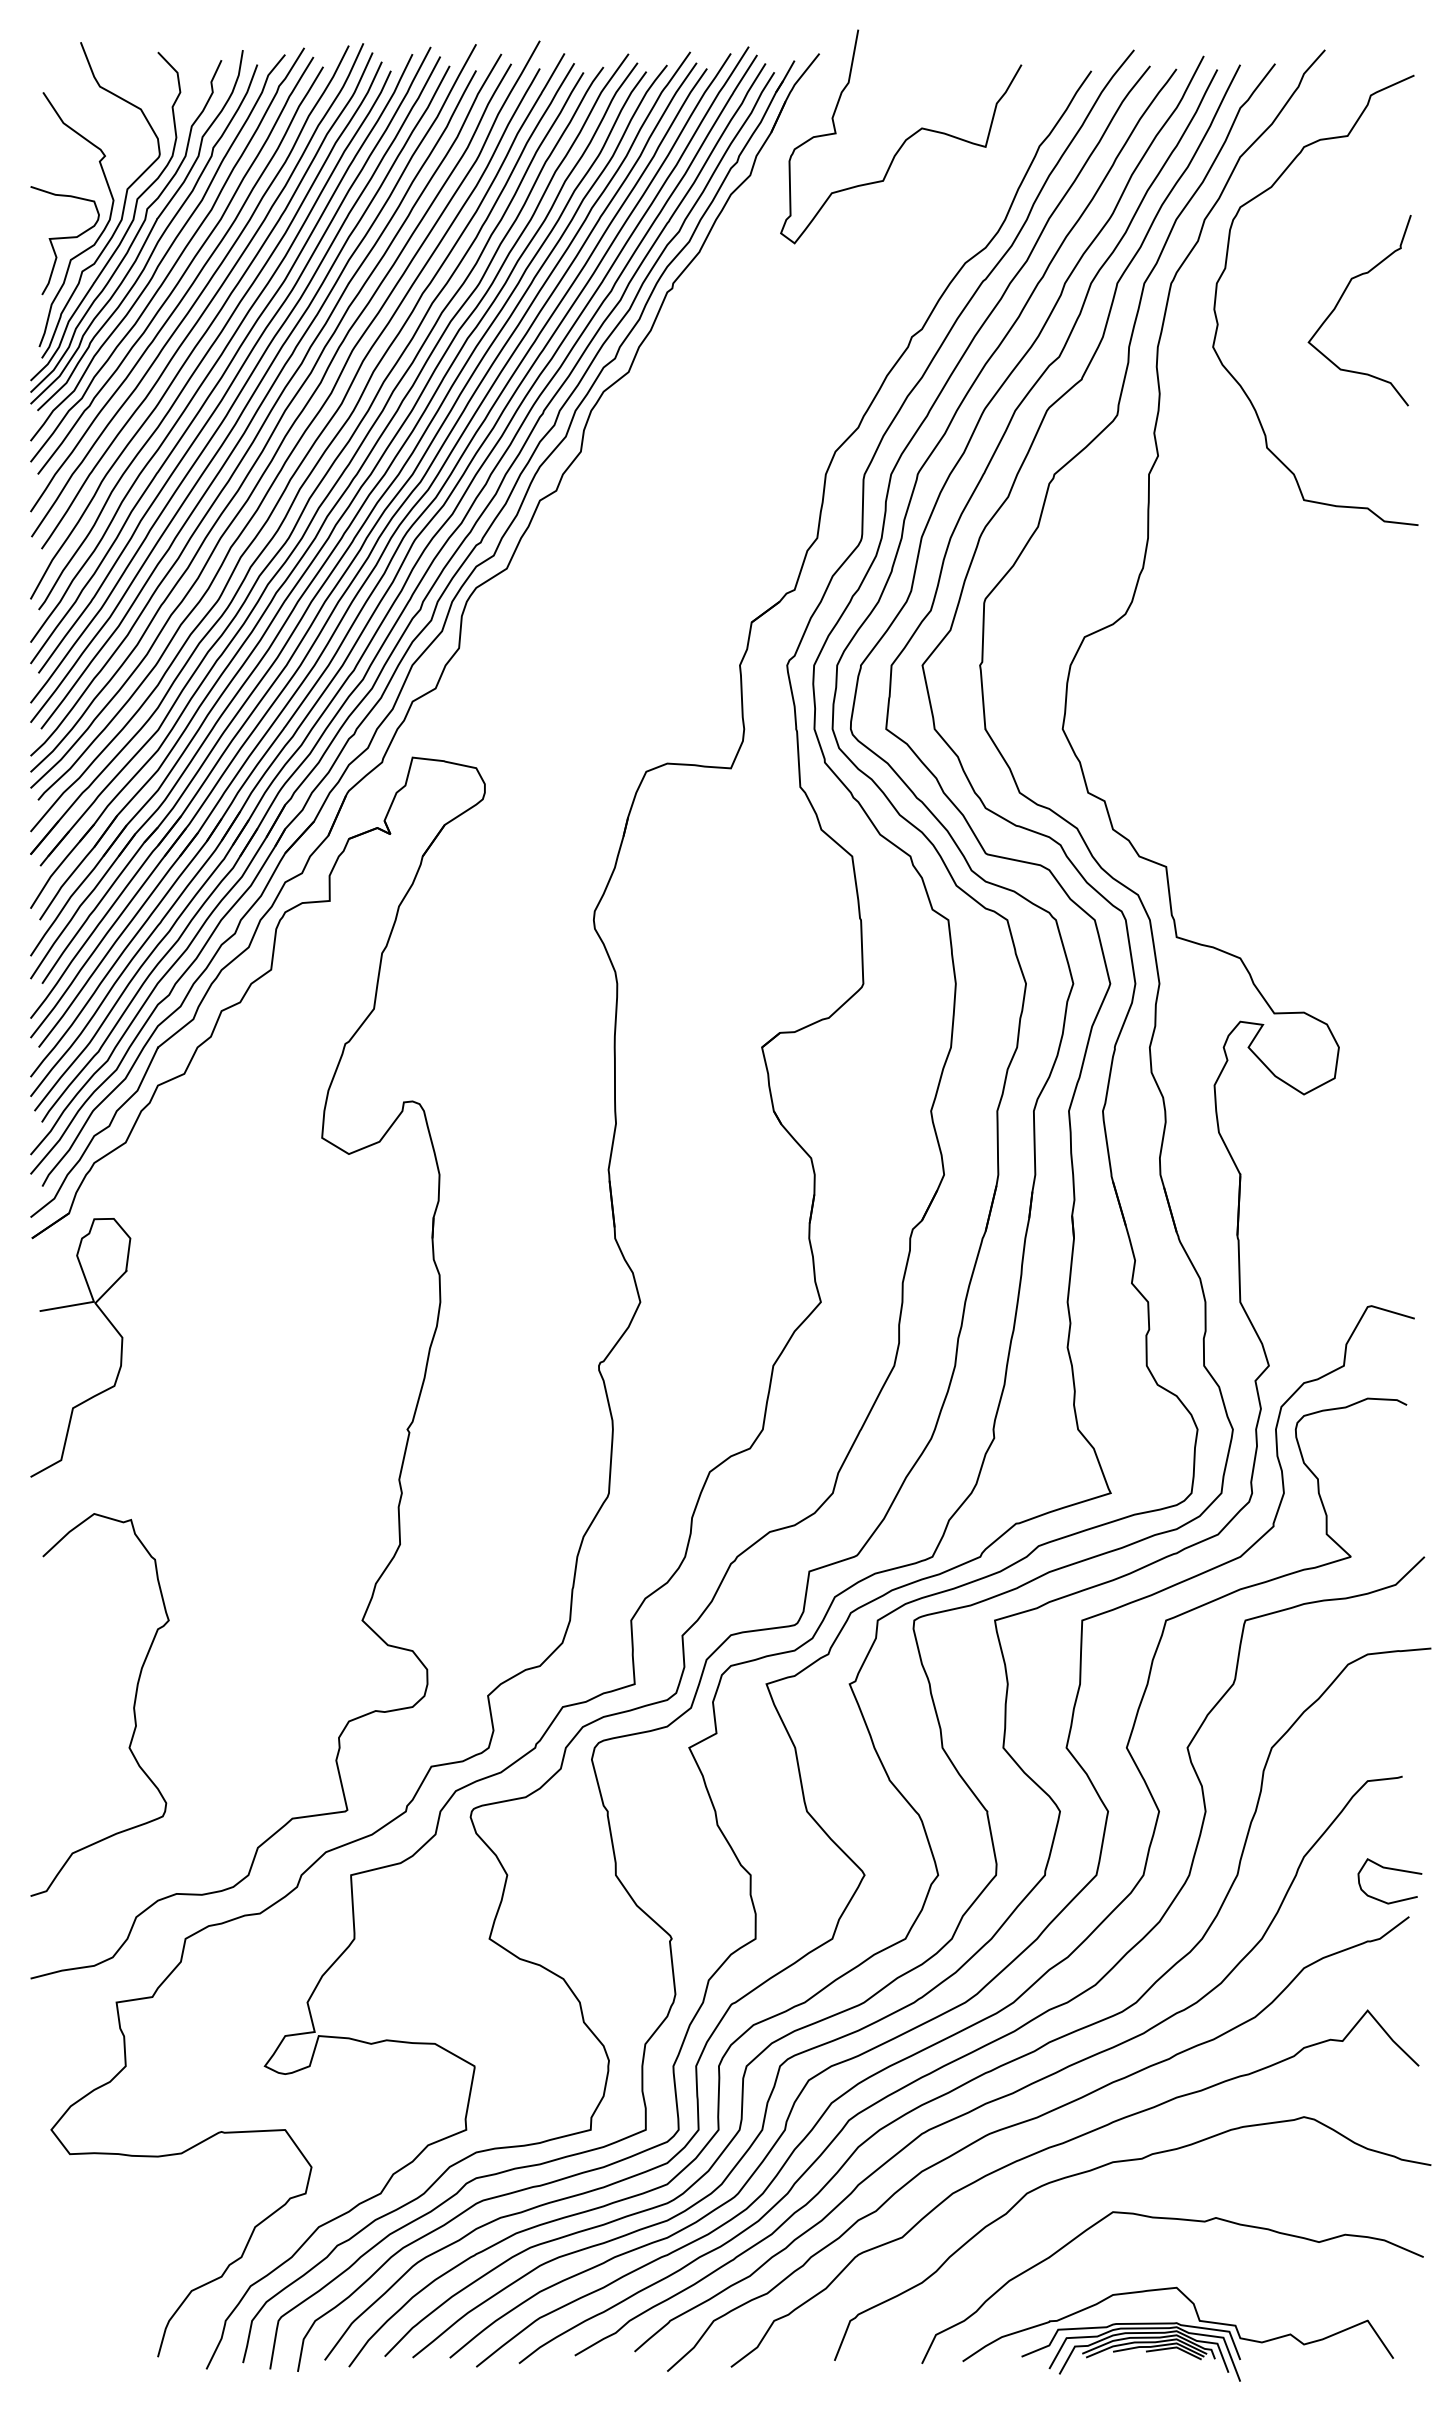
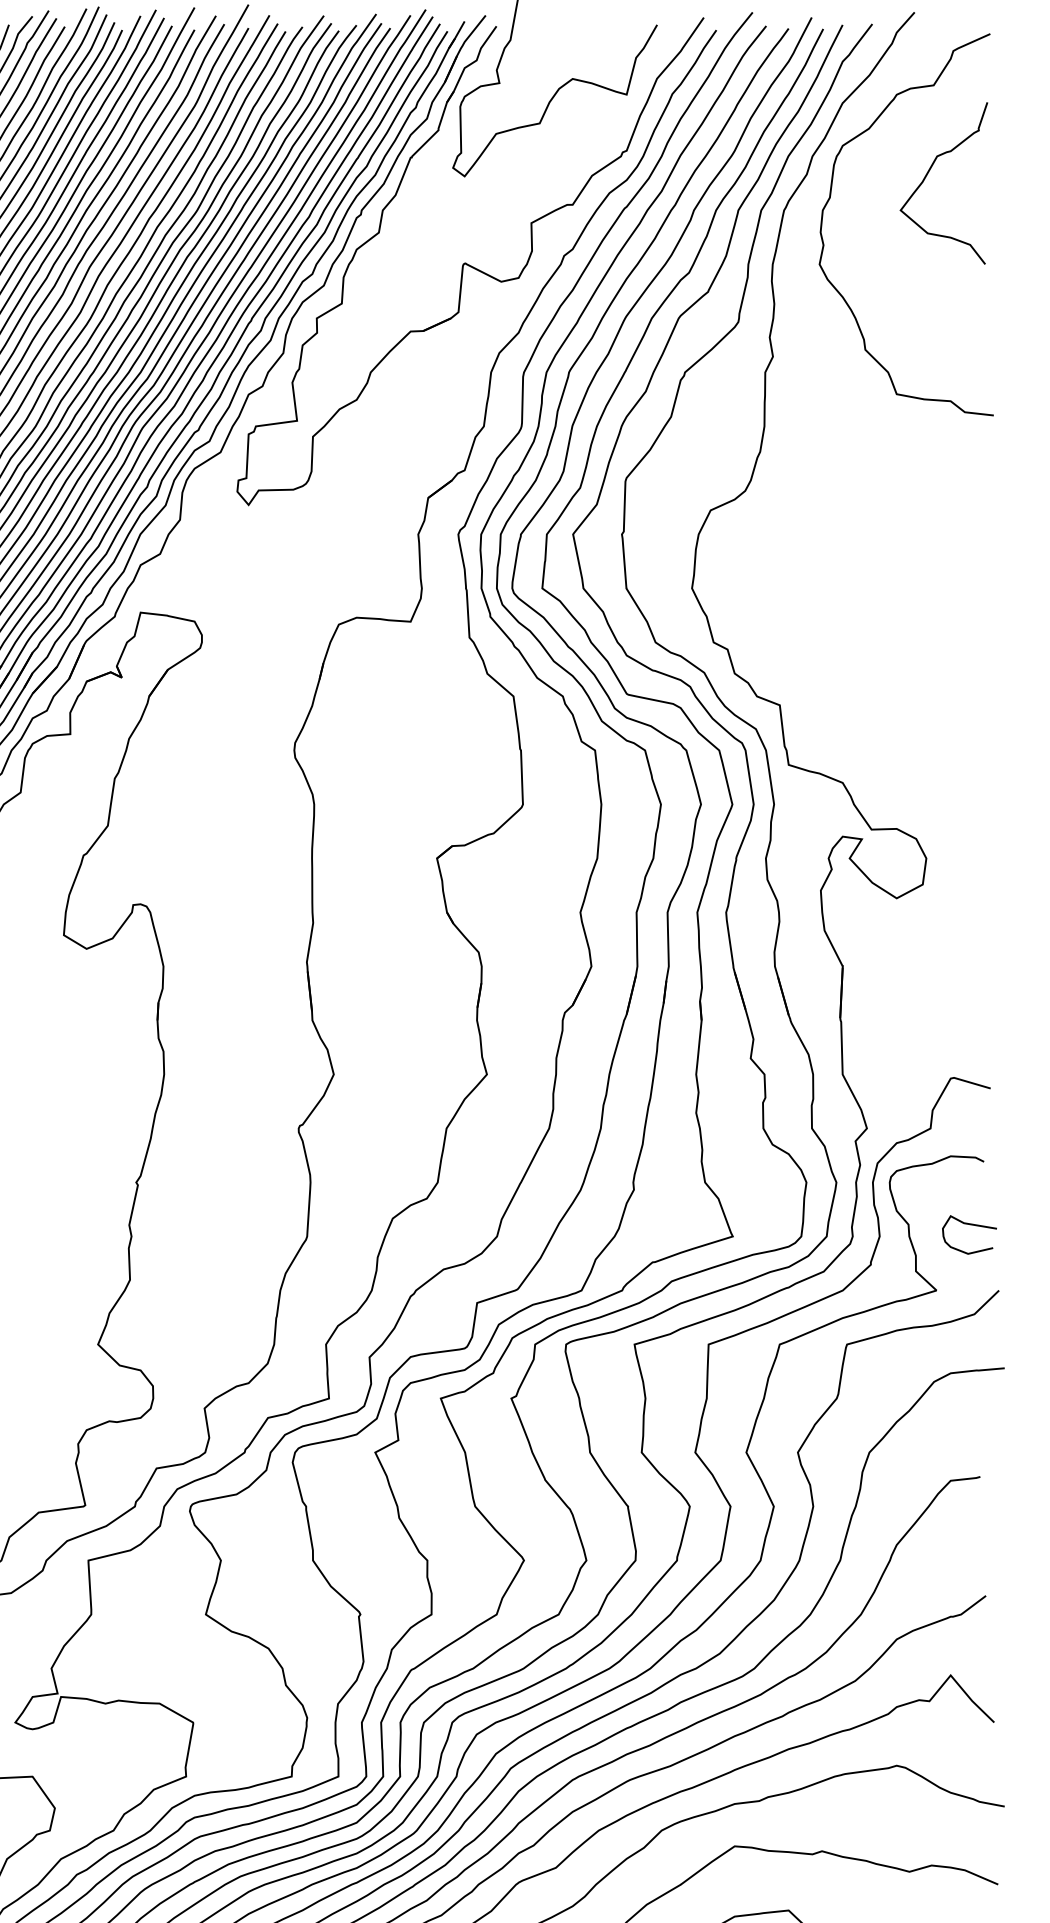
curve: (1342, 297) -> (929, 172), moved
part: (801, 343) -> (470, 261), added
curve: (1393, 1870) -> (972, 1225), moved

